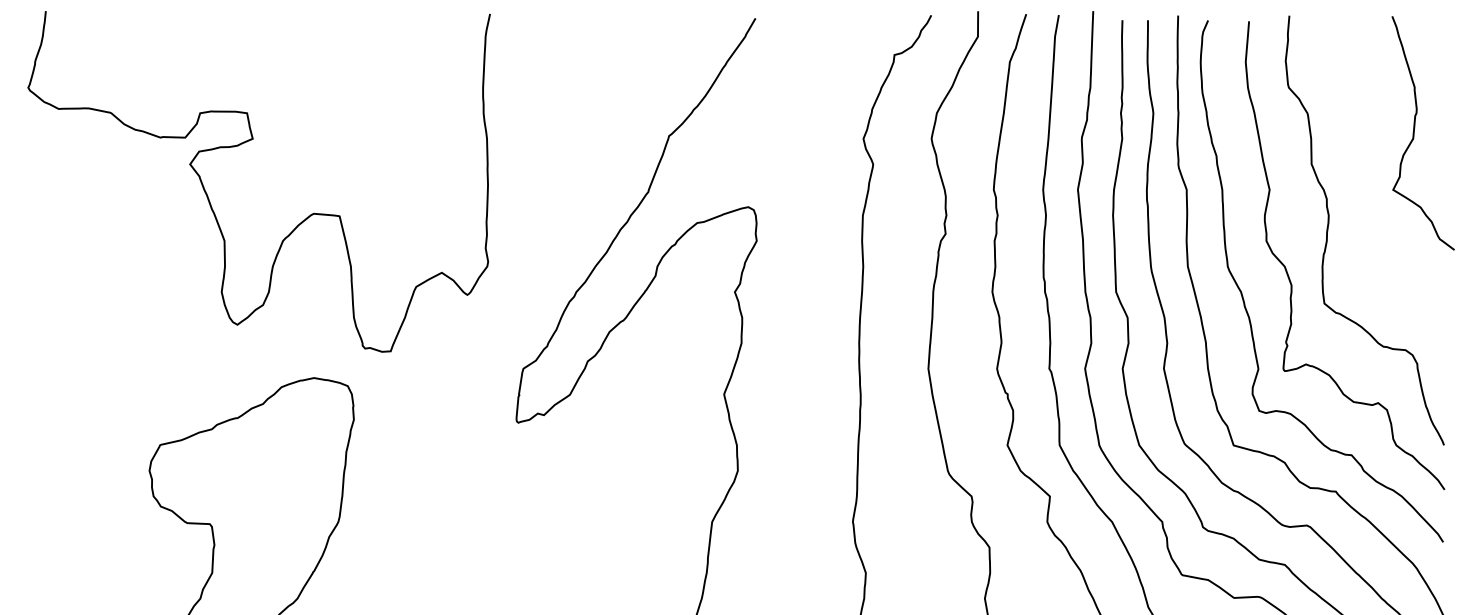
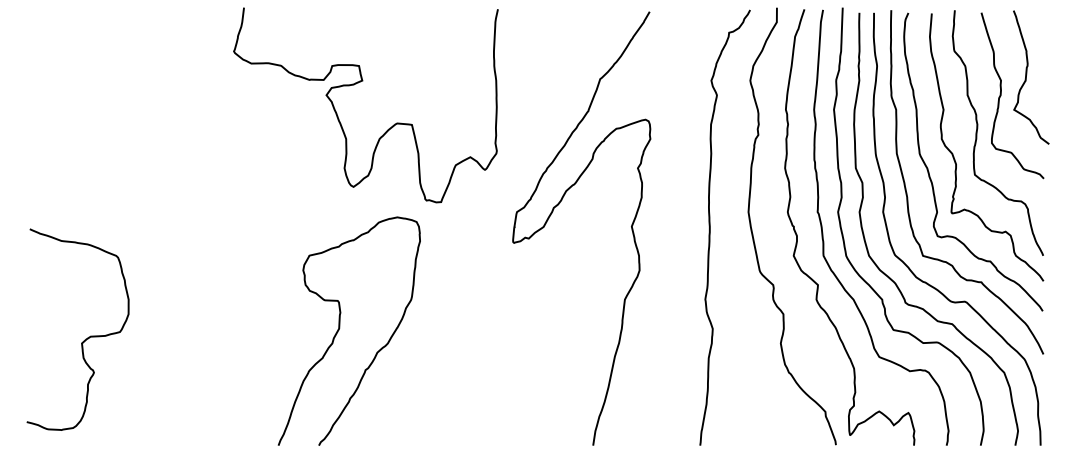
curve: (1370, 164) -> (1001, 95), added

